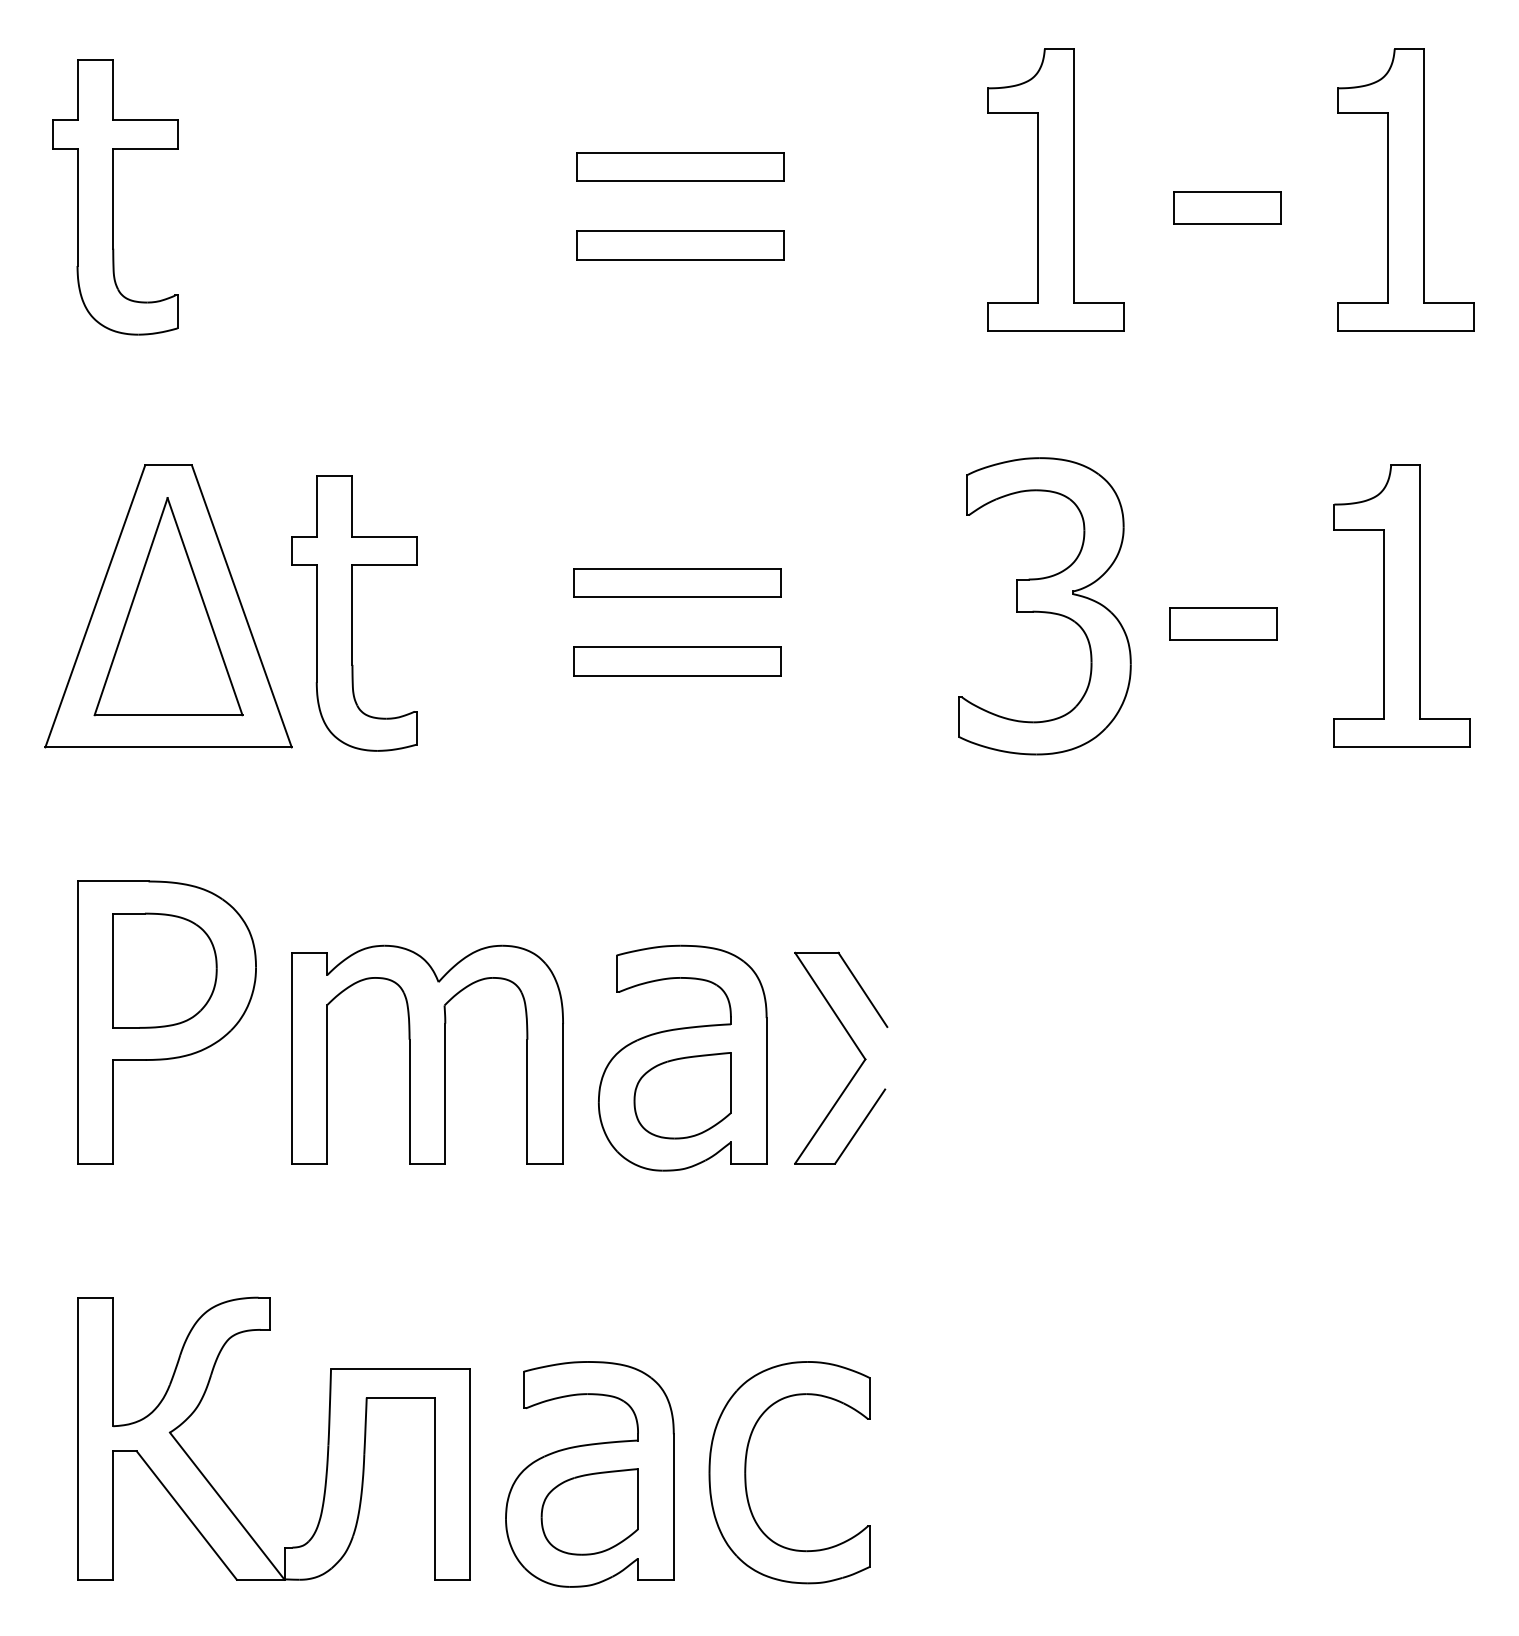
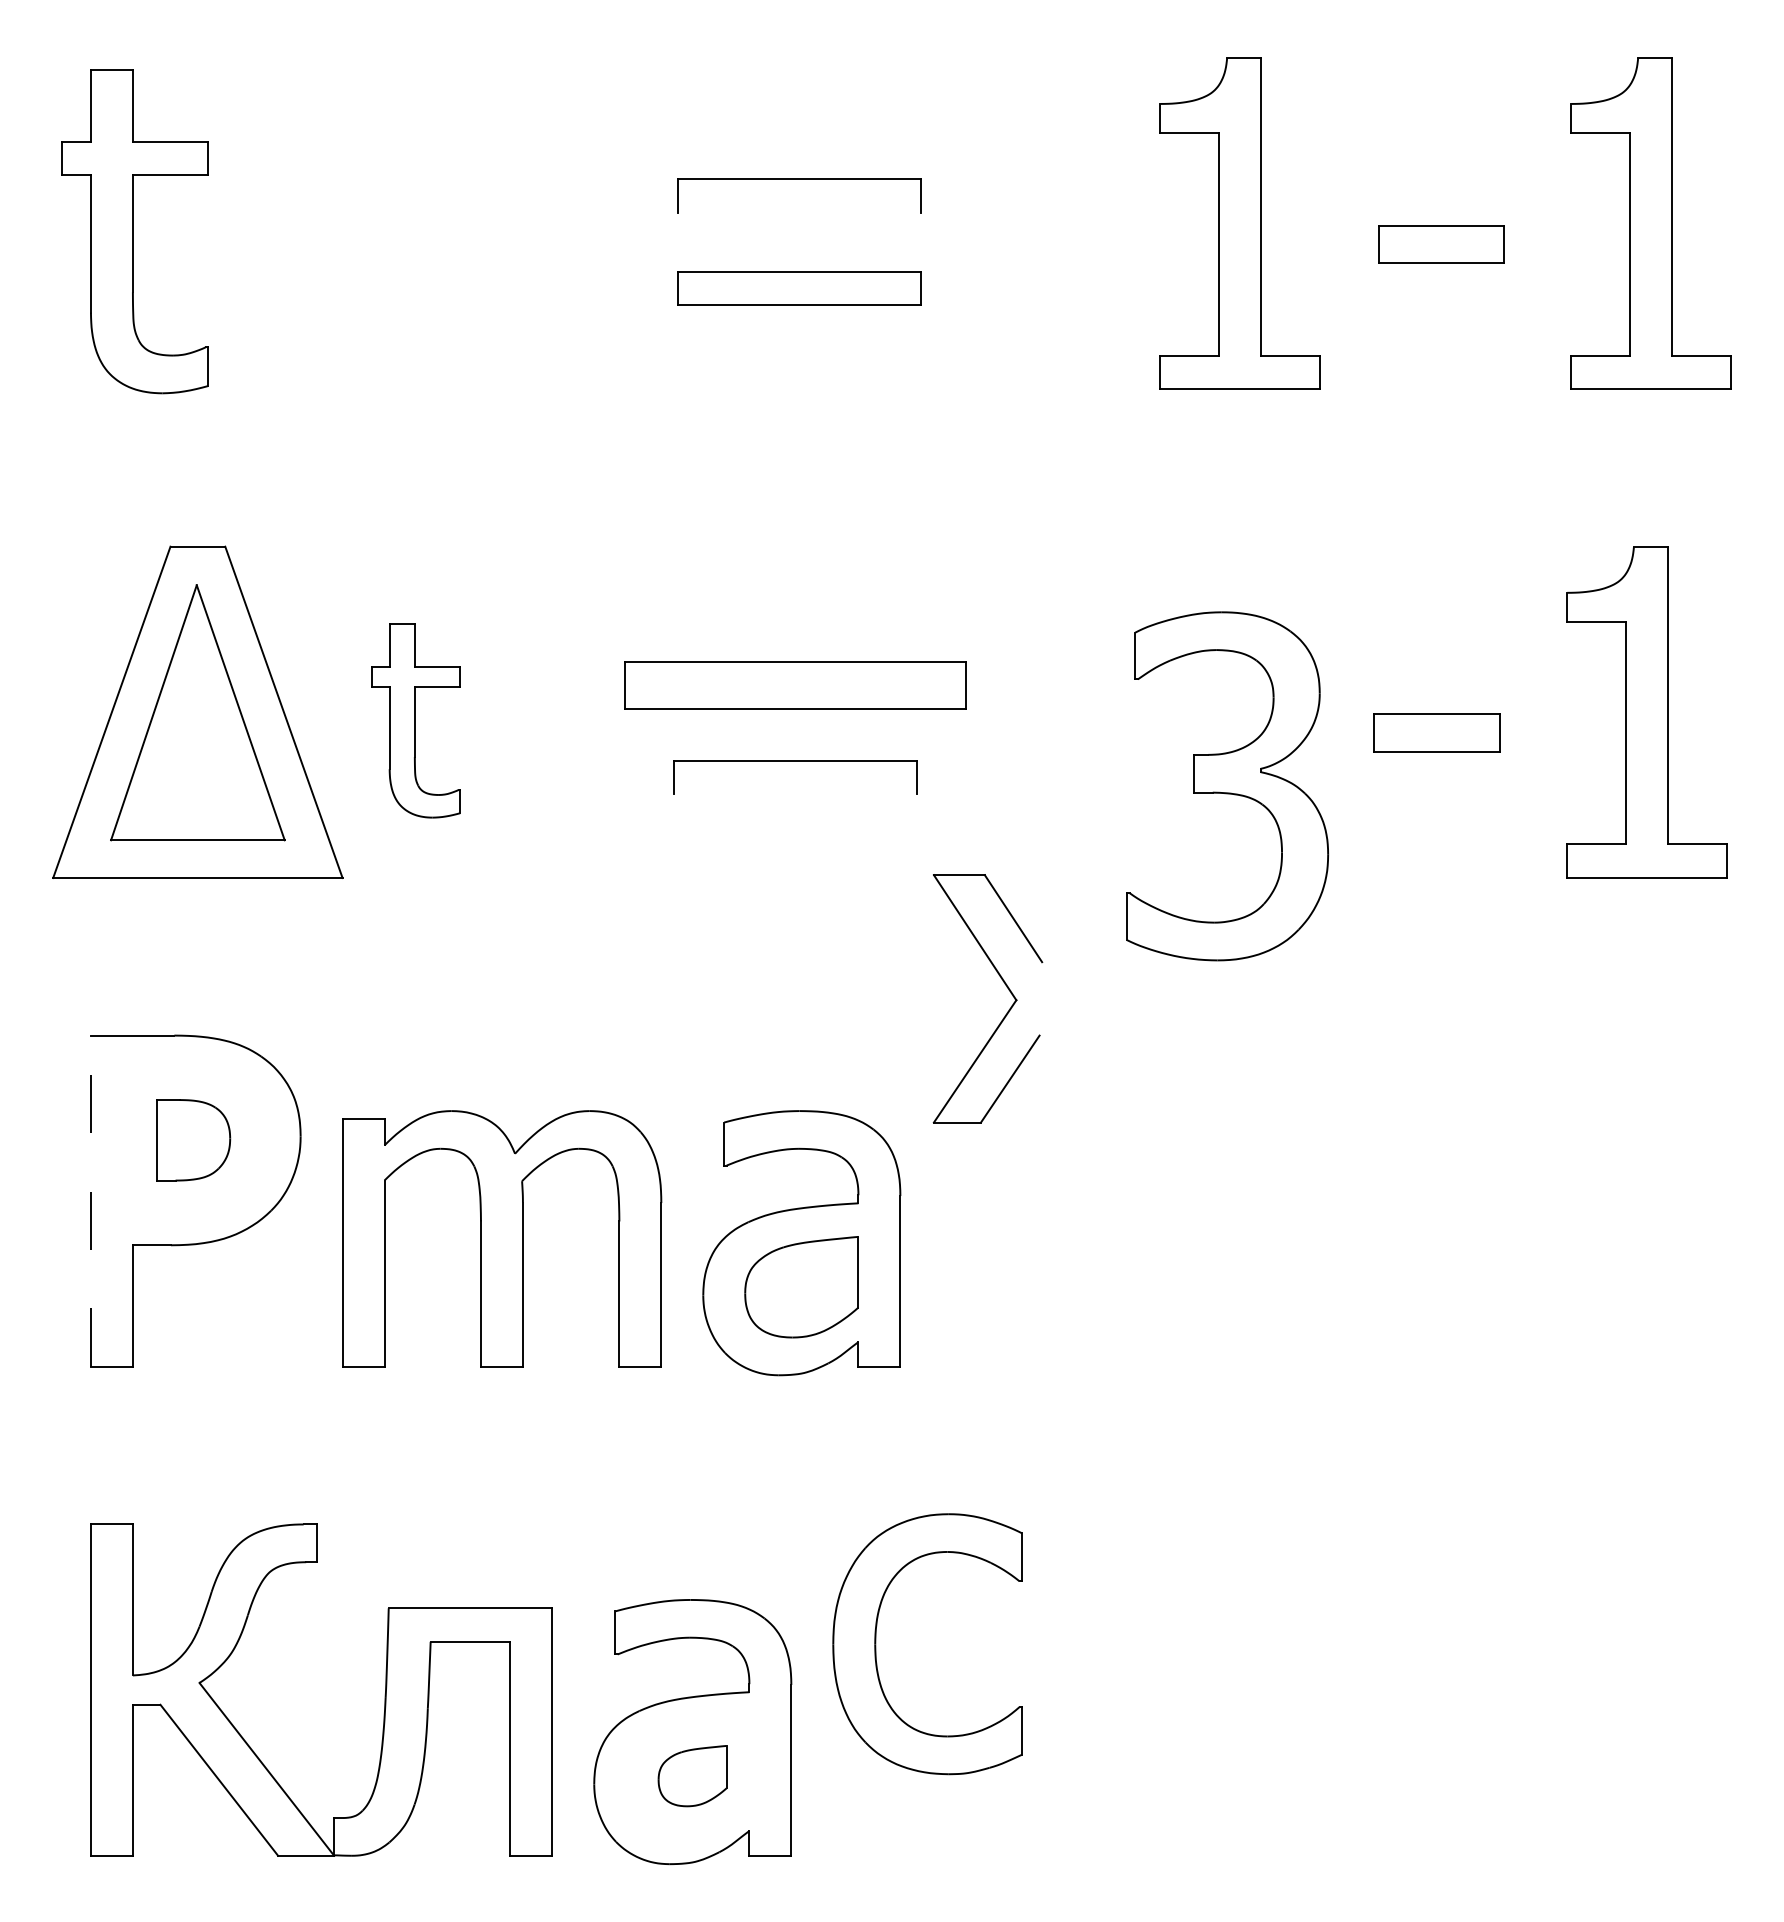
line: (680, 181) -> (799, 213), removed
part: (677, 582) -> (795, 684), size x1.4
part: (1044, 606) -> (1226, 786), moved
part: (354, 613) -> (416, 720), size x0.6
line: (676, 675) -> (794, 793), removed
part: (164, 970) -> (193, 1140), size x0.6
line: (77, 1022) -> (90, 1201), solid -> dashed
part: (855, 1046) -> (1004, 985), moved
part: (746, 1472) -> (876, 1644), moved
part: (589, 1511) -> (692, 1775), size x0.6

